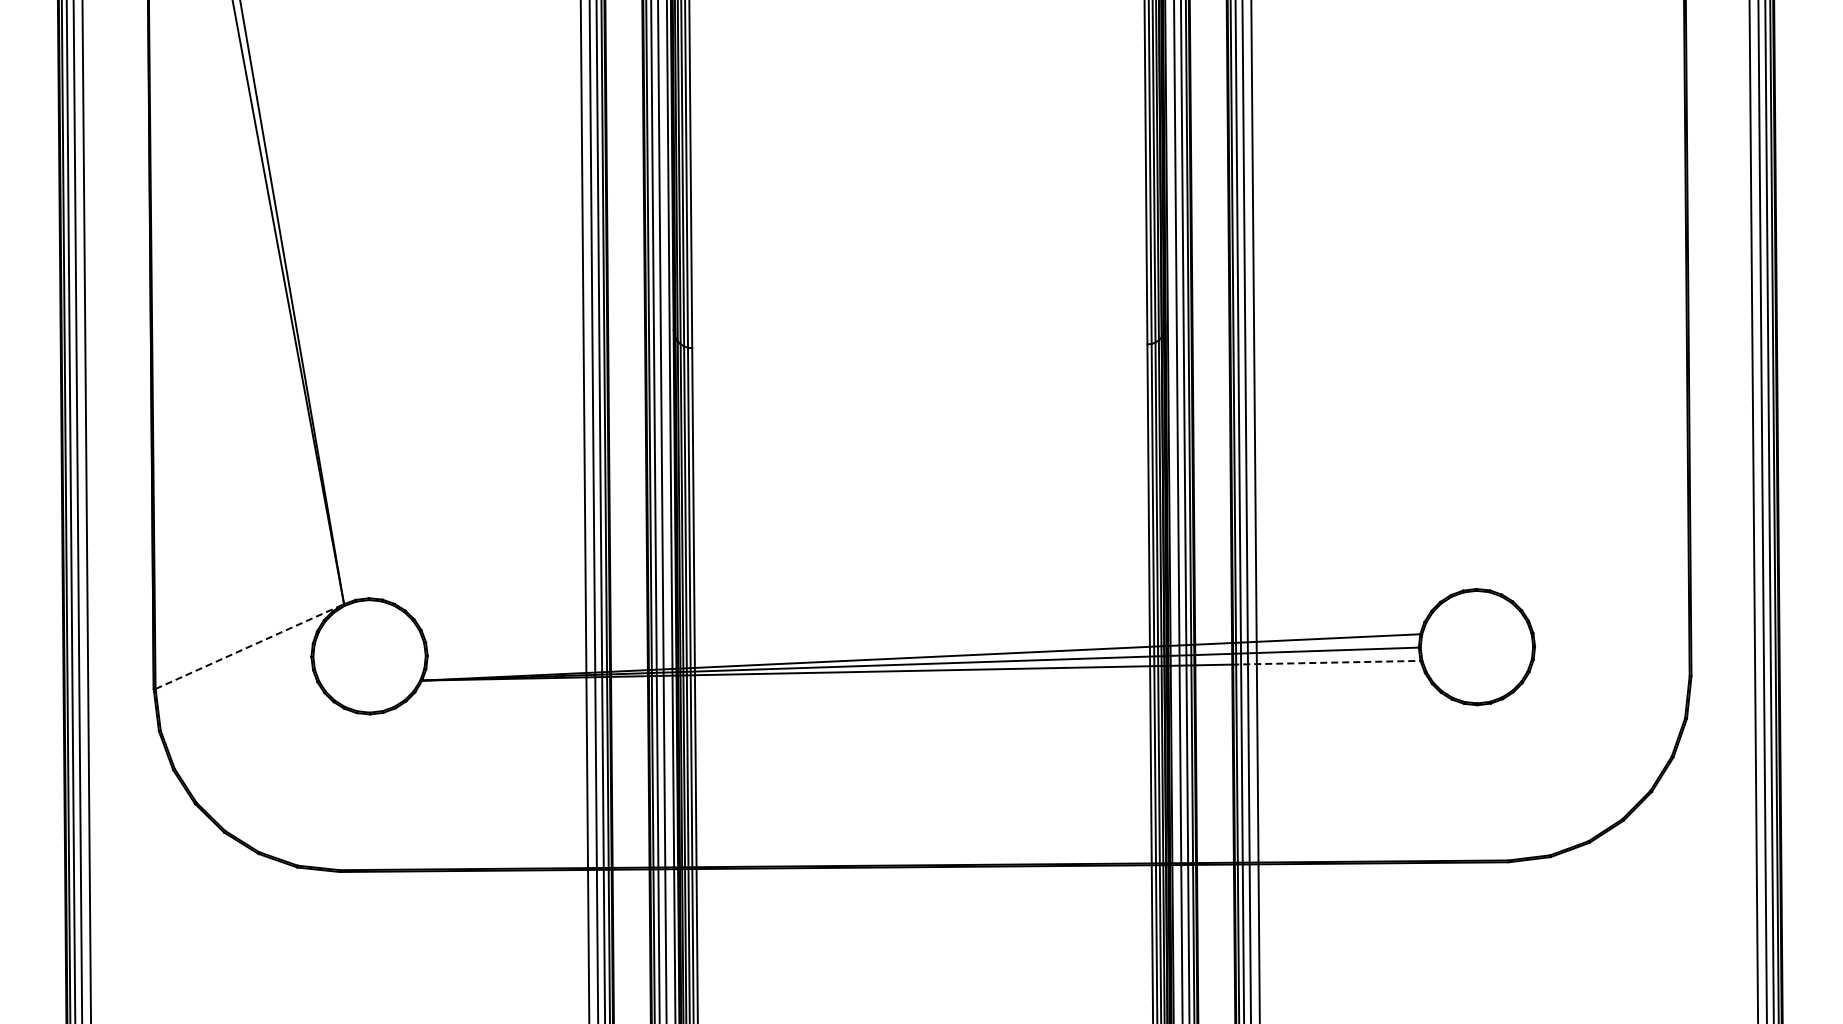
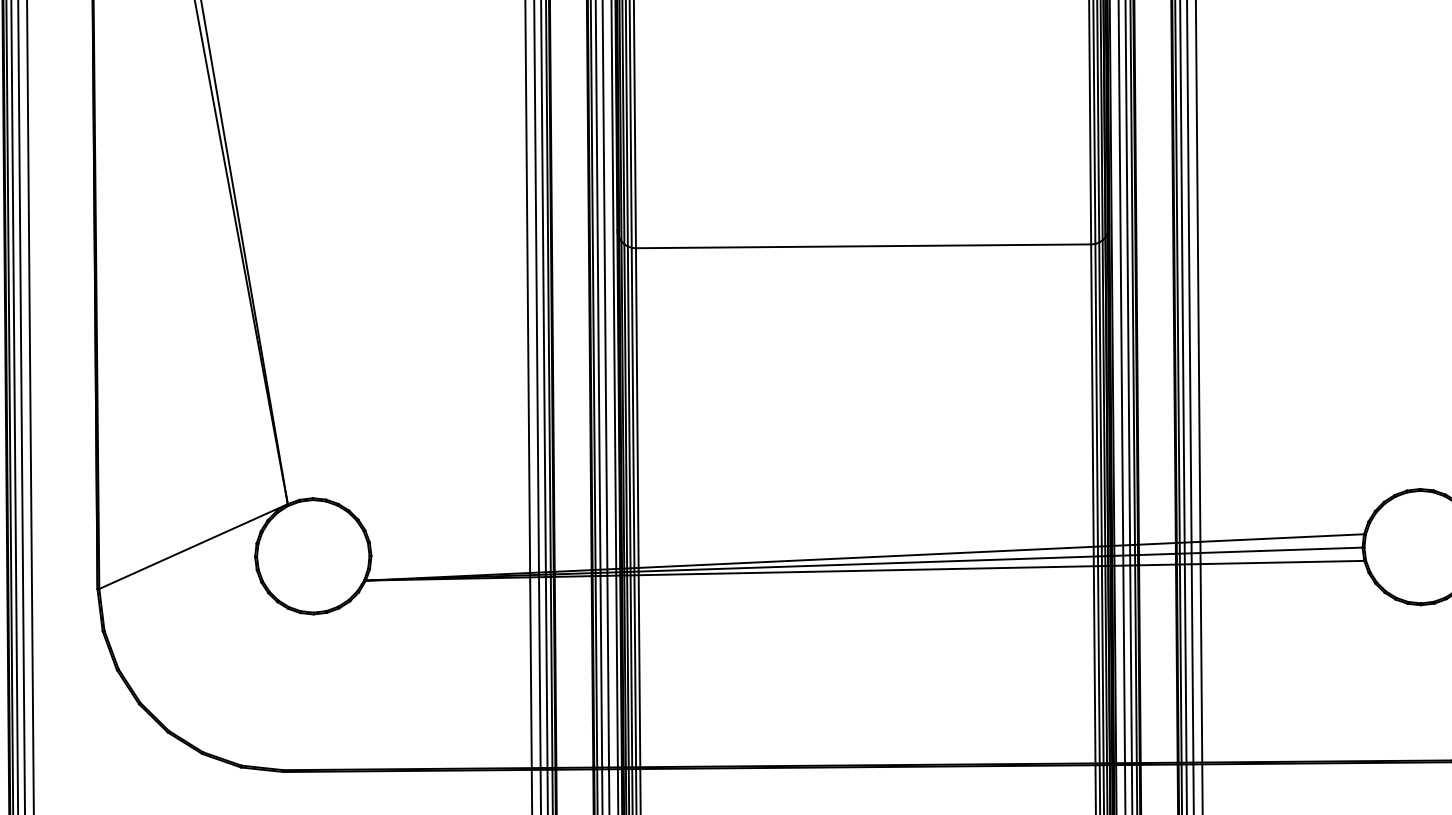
line: (919, 346) -> (863, 246), added
line: (250, 646) -> (194, 546), dashed -> solid
line: (1326, 662) -> (1270, 562), dashed -> solid

